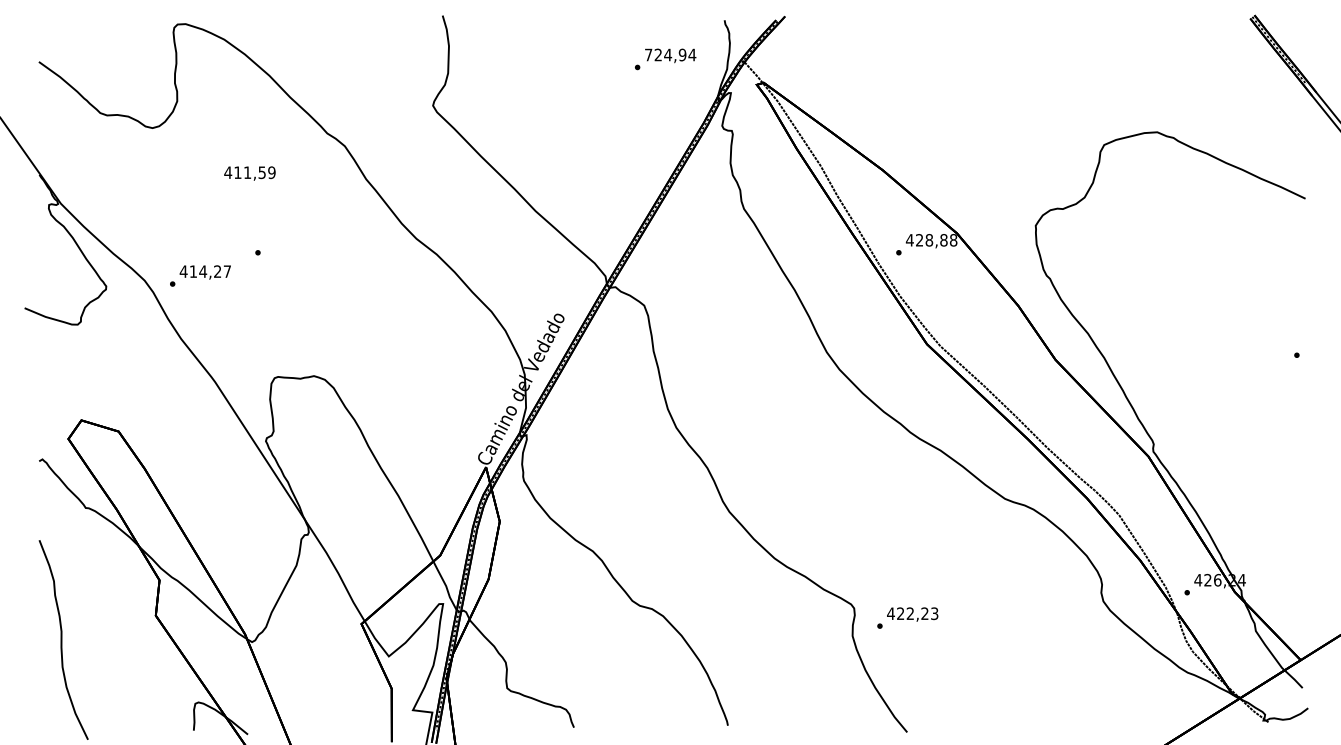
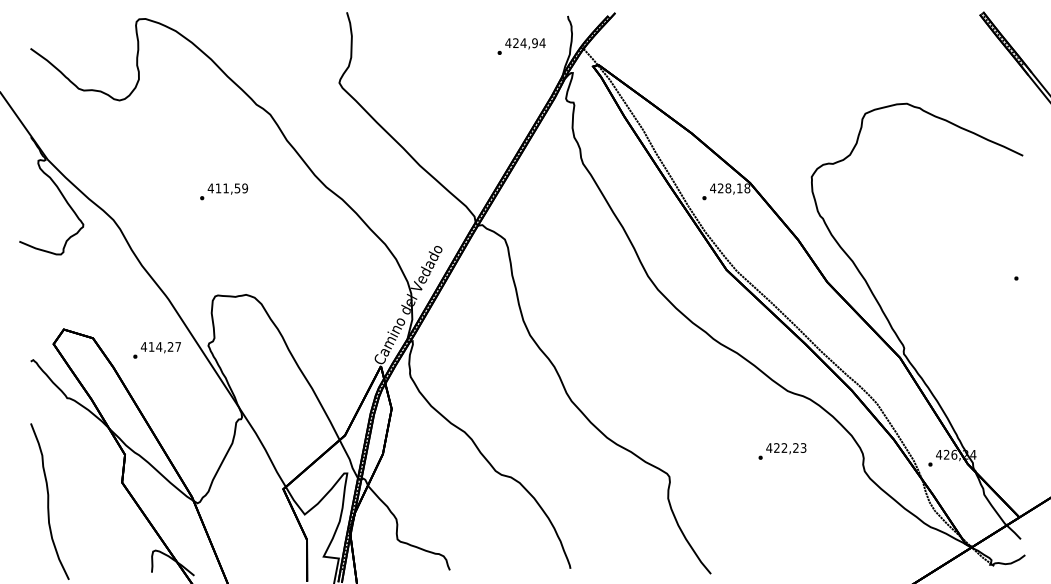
text: (648, 54) -> (508, 42), 724,94 -> 424,94
text: (249, 172) -> (227, 188), moved
text: (943, 240) -> (739, 188), 428,88 -> 428,18
text: (199, 276) -> (156, 350), moved
text: (907, 618) -> (782, 451), moved

